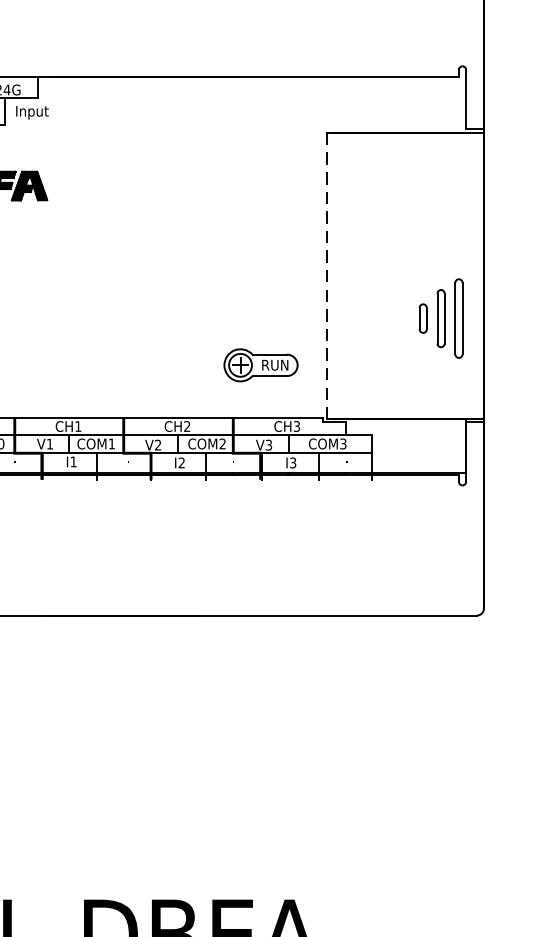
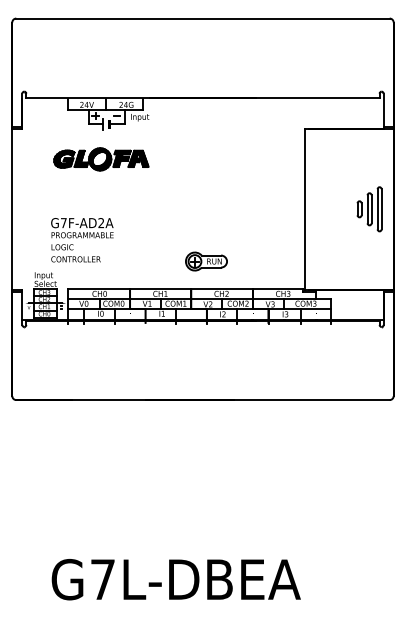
line: (326, 276) -> (305, 209), dashed -> solid
part: (440, 318) -> (369, 209), moved
part: (261, 365) -> (206, 261), moved

